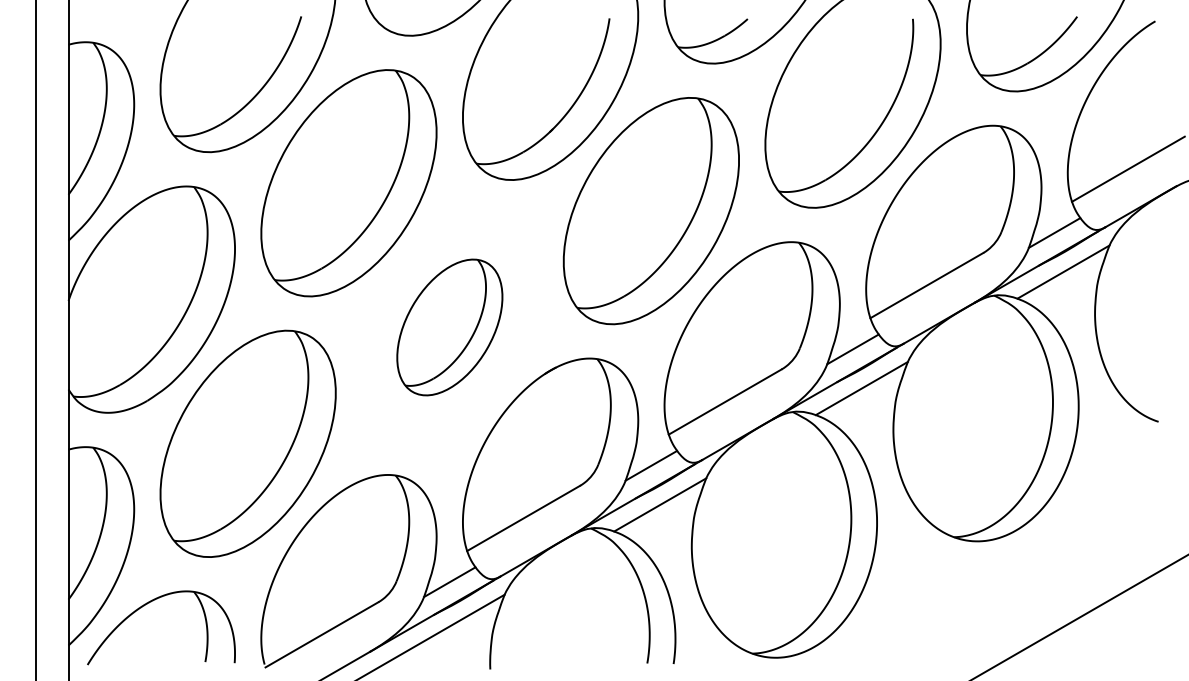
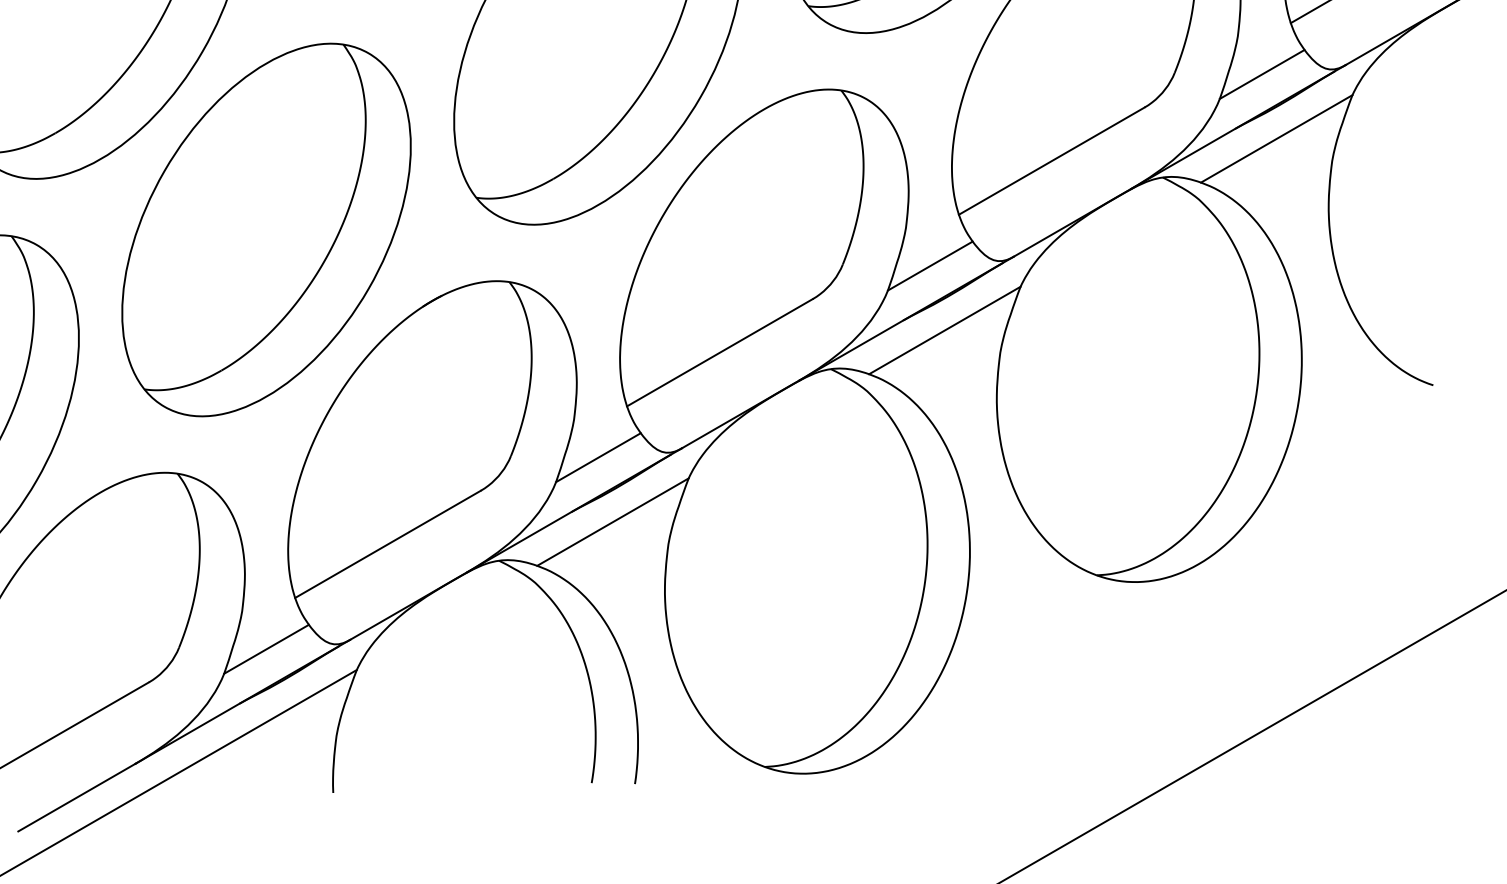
part: (449, 327) -> (266, 230), size x1.67

